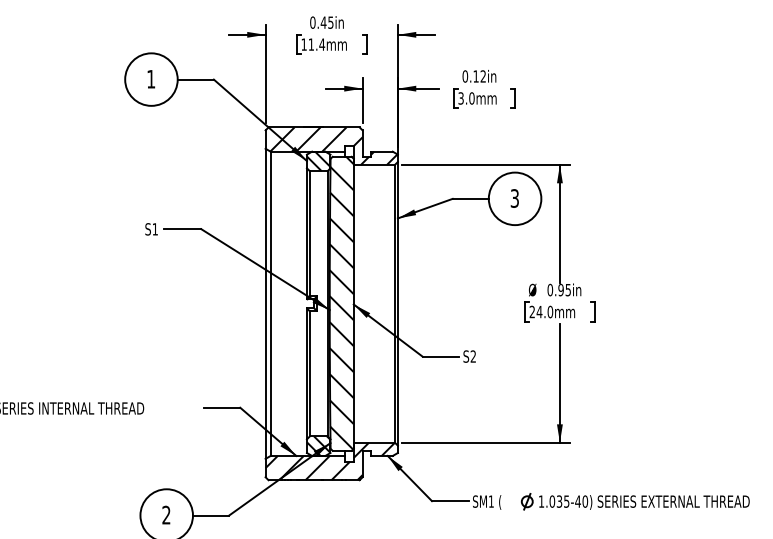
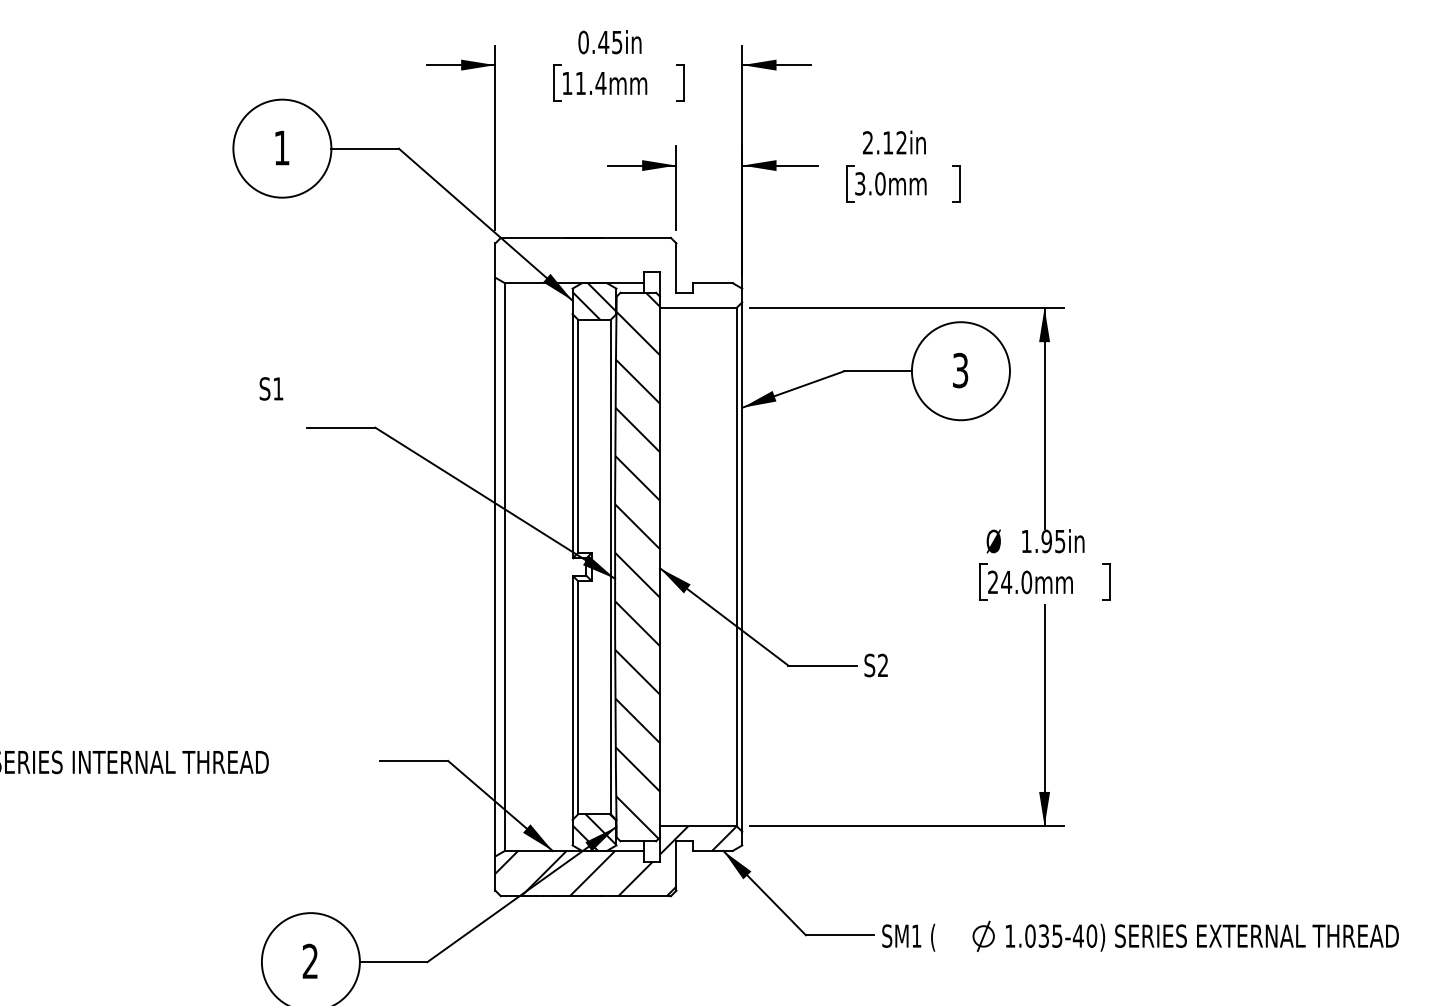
text: (465, 76) -> (868, 142), 0.12in -> 2.12in
hatch: (333, 145) -> (622, 271), removed
text: (151, 229) -> (271, 389), moved
text: (550, 289) -> (1027, 540), 0.95in -> 1.95in

